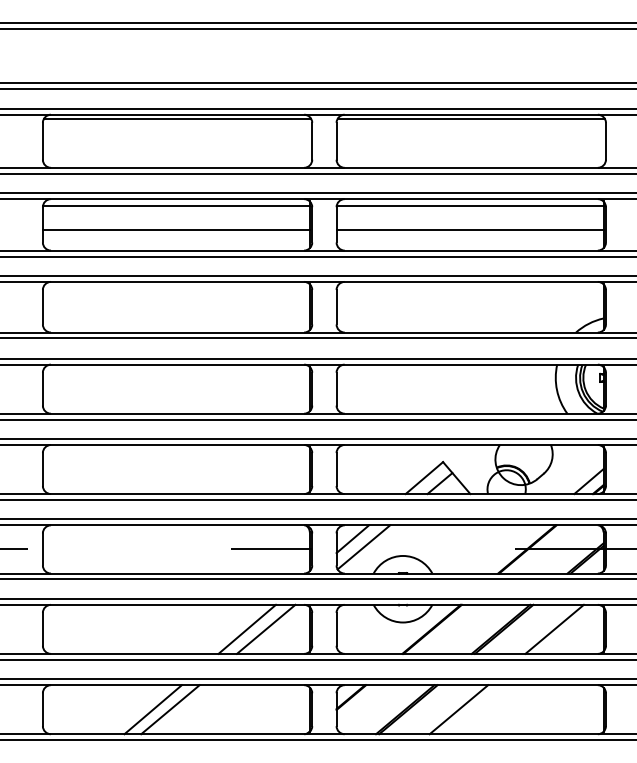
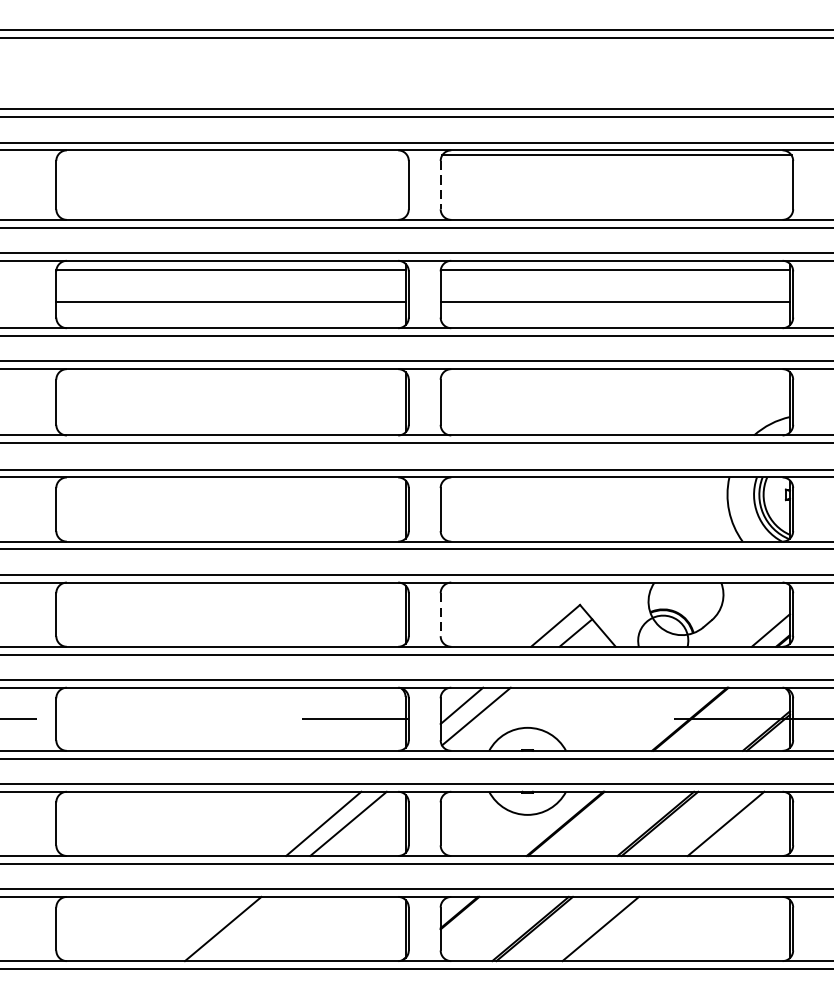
line: (177, 118) -> (232, 155), removed
line: (336, 141) -> (440, 185), solid -> dashed
line: (336, 470) -> (440, 615), solid -> dashed
line: (152, 709) -> (199, 928), removed

